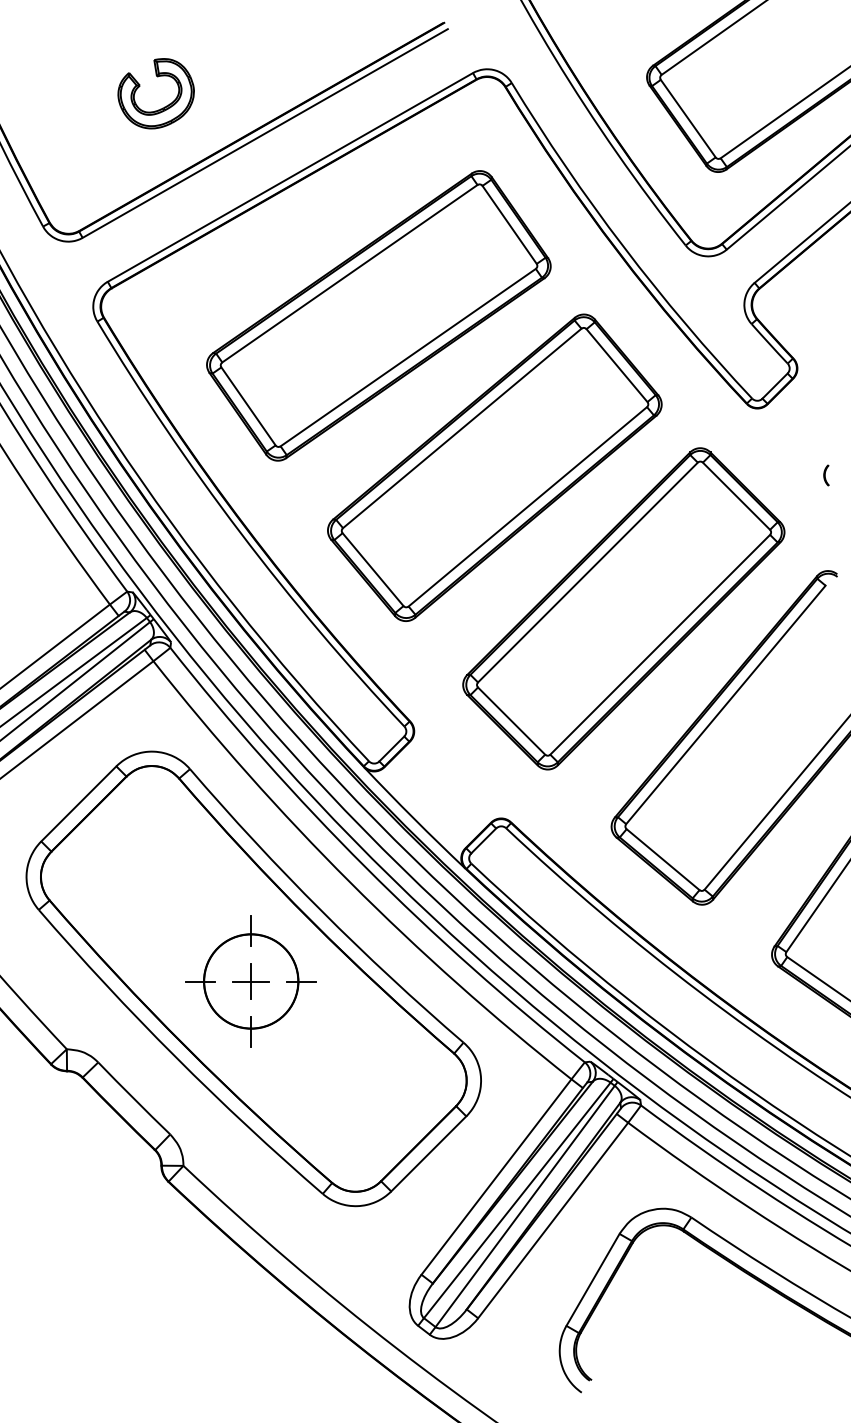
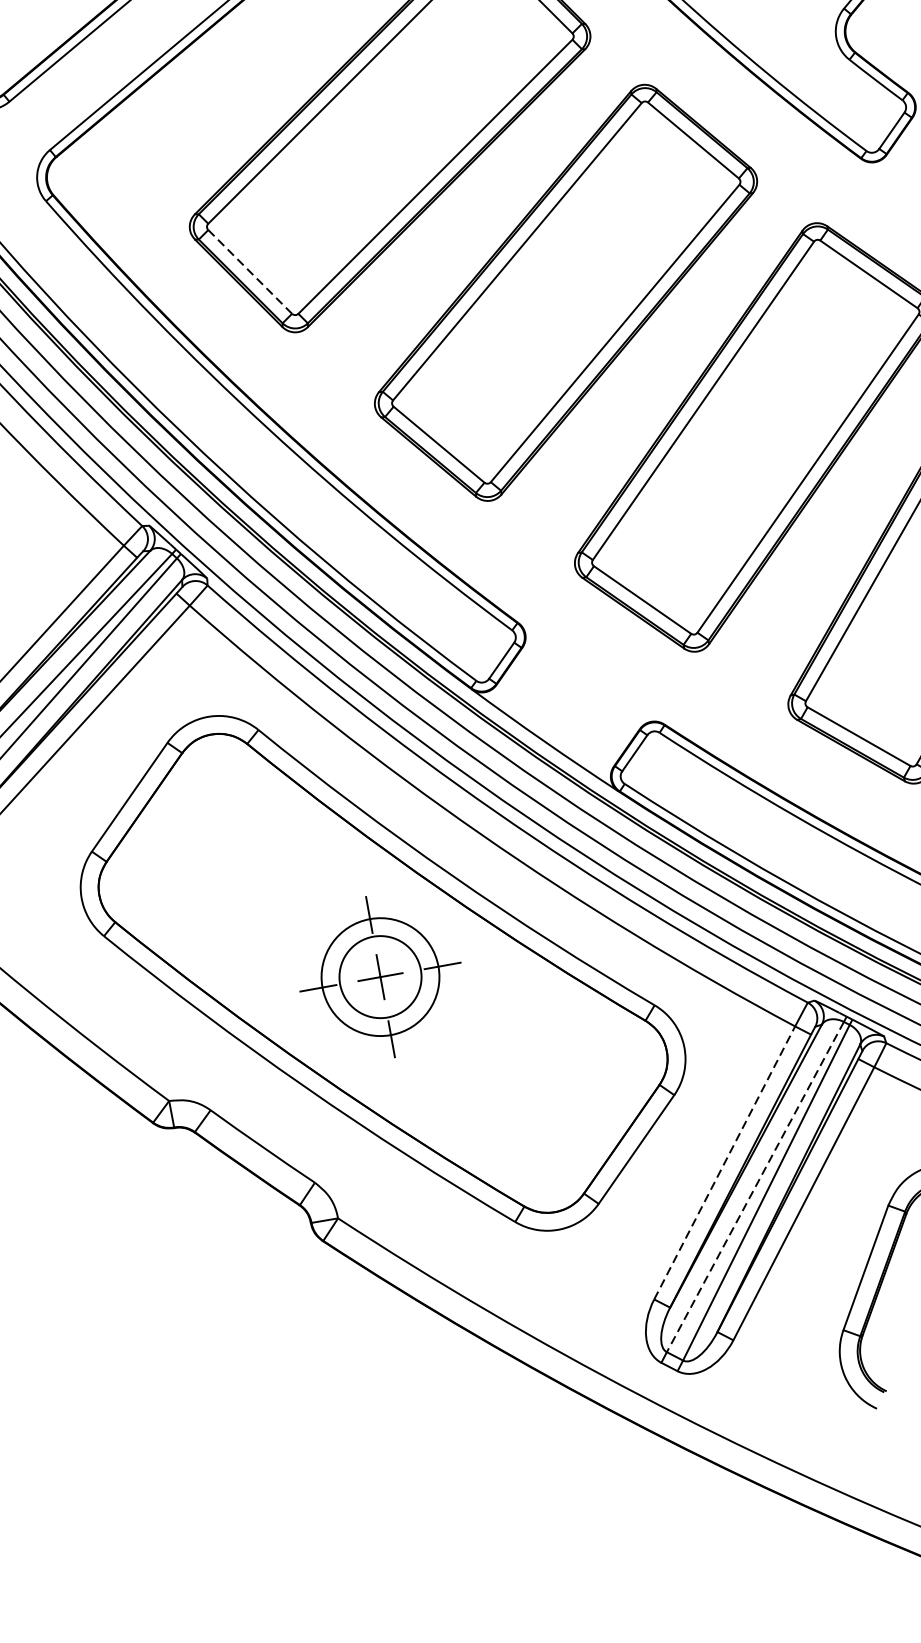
line: (248, 406) -> (250, 272), solid -> dashed
circle: (251, 981) -> (380, 977), size x0.7
line: (496, 1176) -> (724, 1162), solid -> dashed
line: (516, 1200) -> (754, 1187), solid -> dashed

